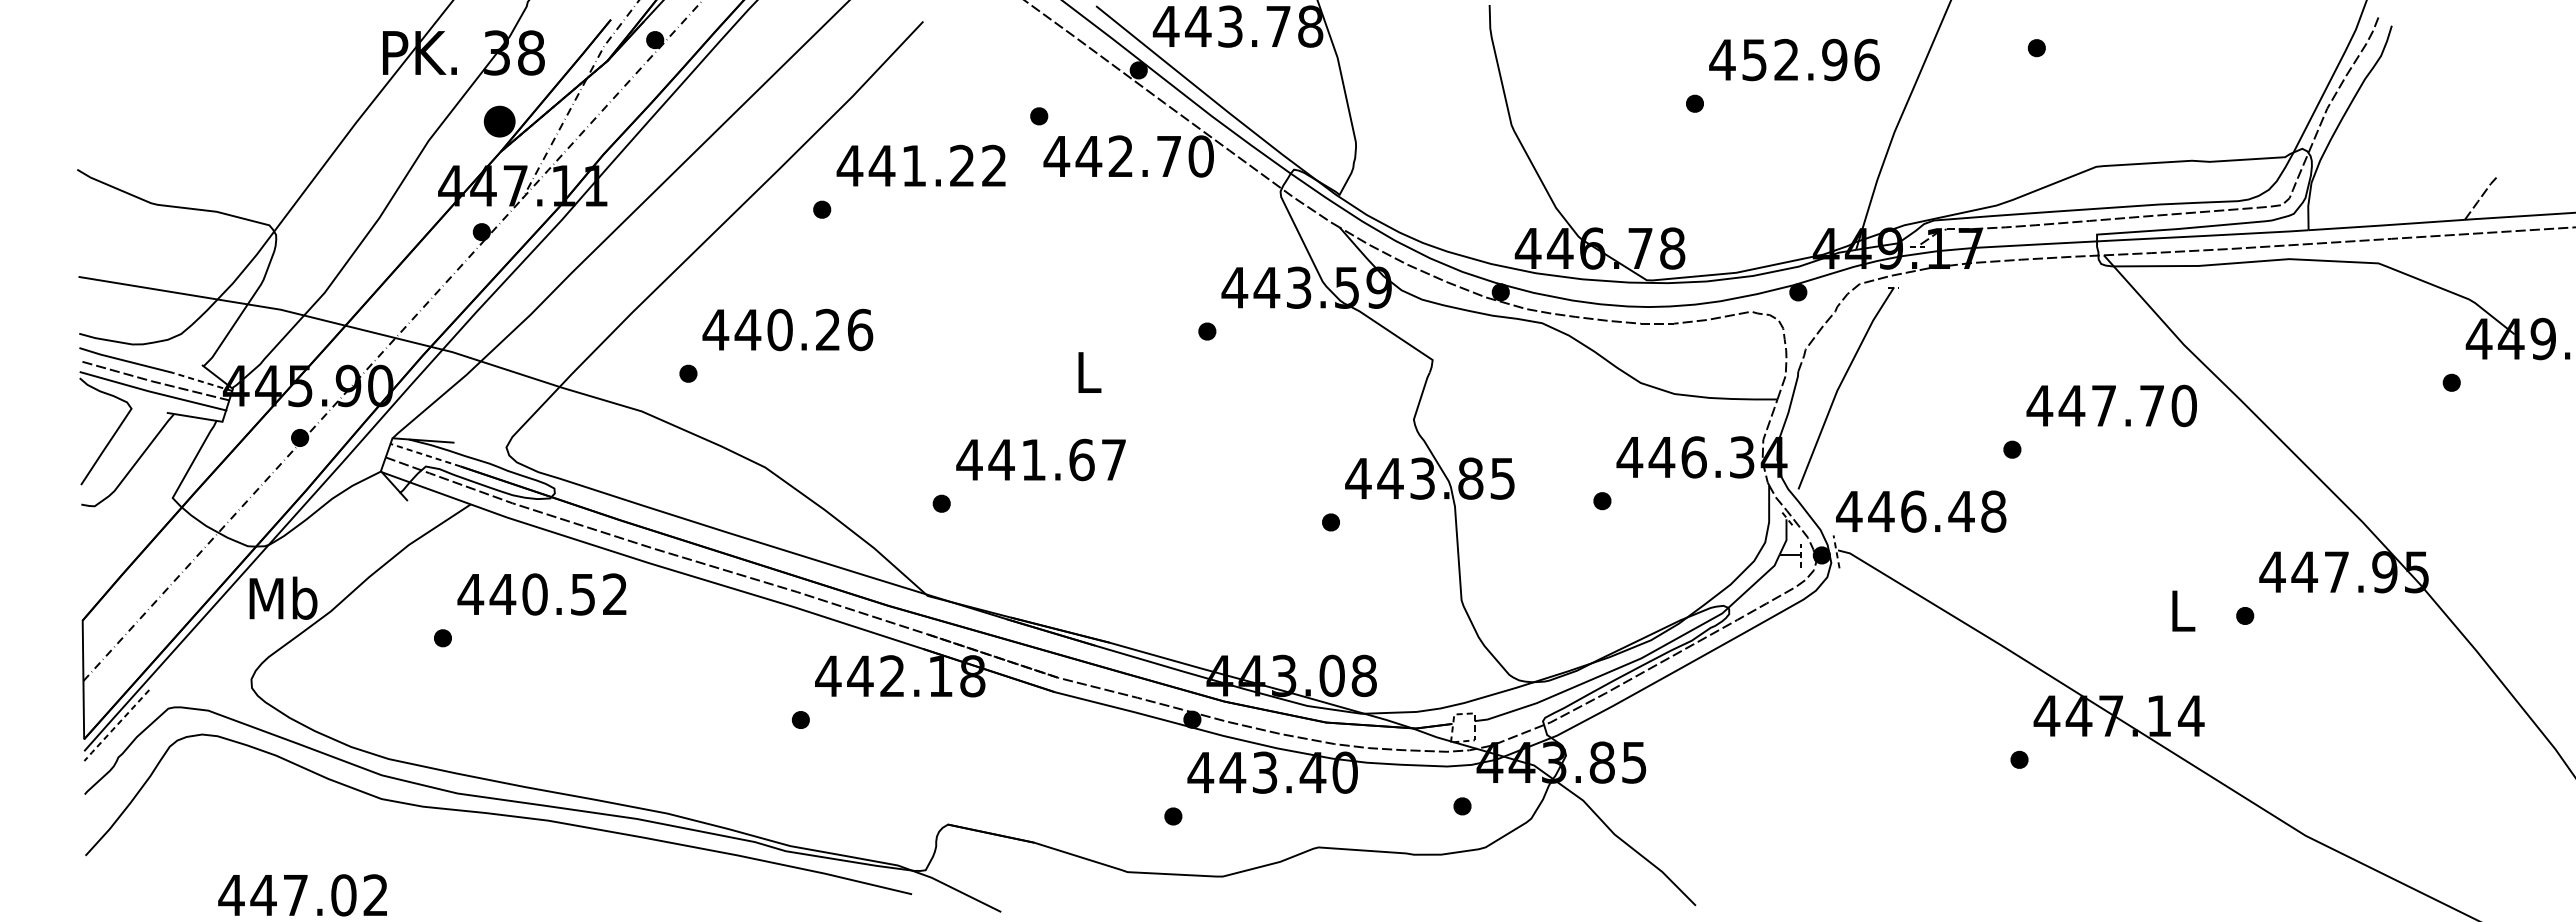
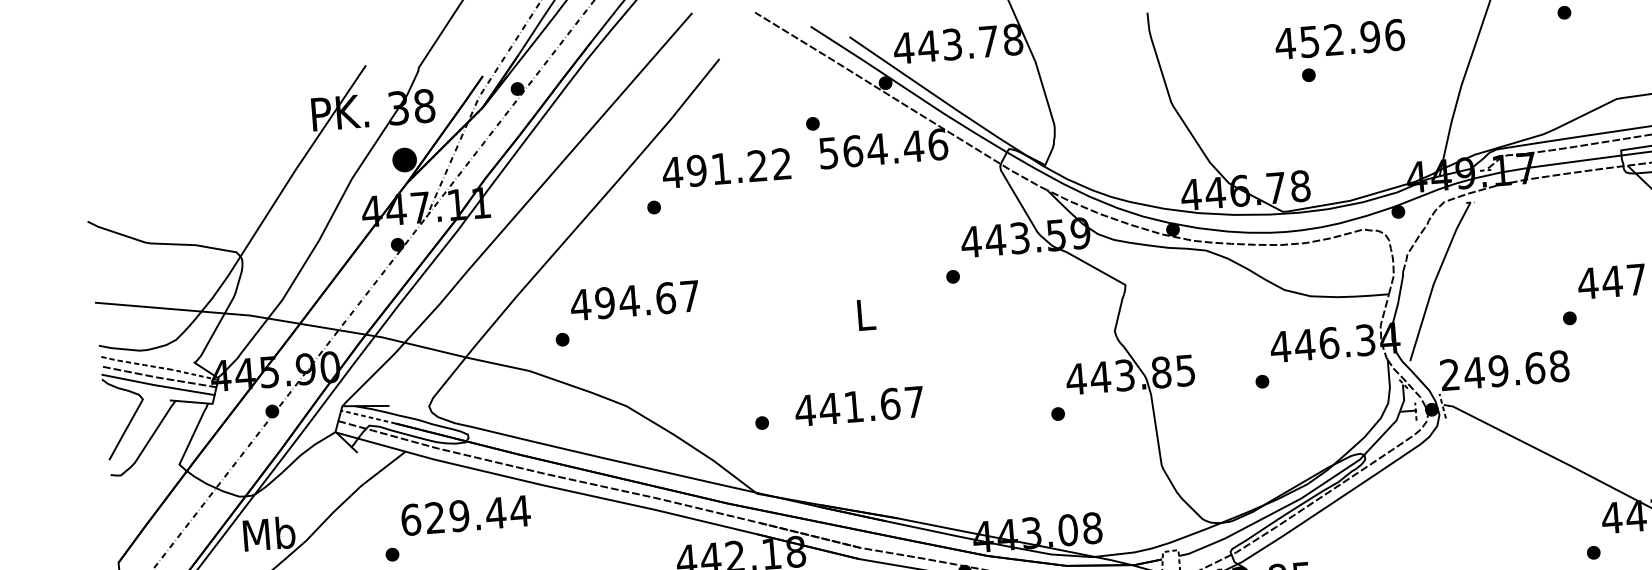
text: (1794, 59) -> (1339, 39), moved
text: (1128, 156) -> (882, 148), 442.70 -> 564.46
text: (881, 165) -> (696, 170), 441.22 -> 491.22
text: (803, 329) -> (647, 299), 440.26 -> 494.67
line: (125, 360) -> (135, 363), solid -> dashed
text: (1040, 459) -> (859, 406), moved
text: (1905, 511) -> (1492, 371), 446.48 -> 249.68
text: (542, 594) -> (465, 515), 440.52 -> 629.44

